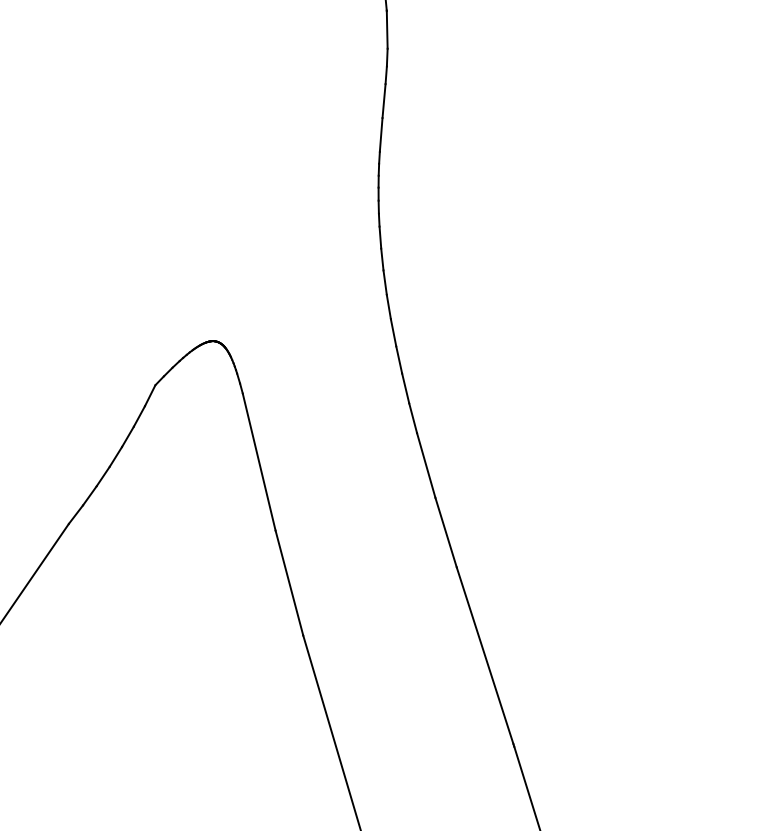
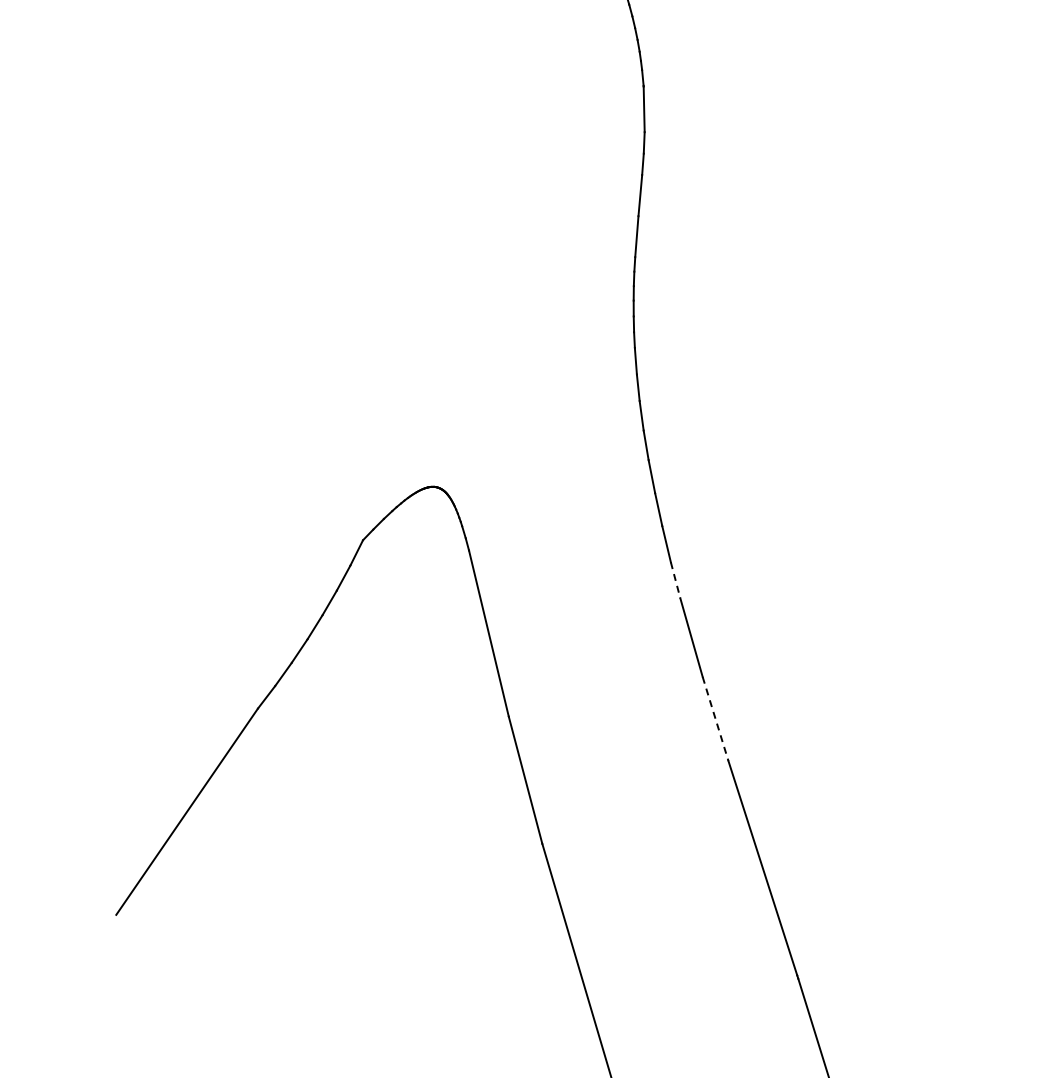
line: (413, 418) -> (675, 580), solid -> dashed
line: (446, 533) -> (715, 719), solid -> dashed

